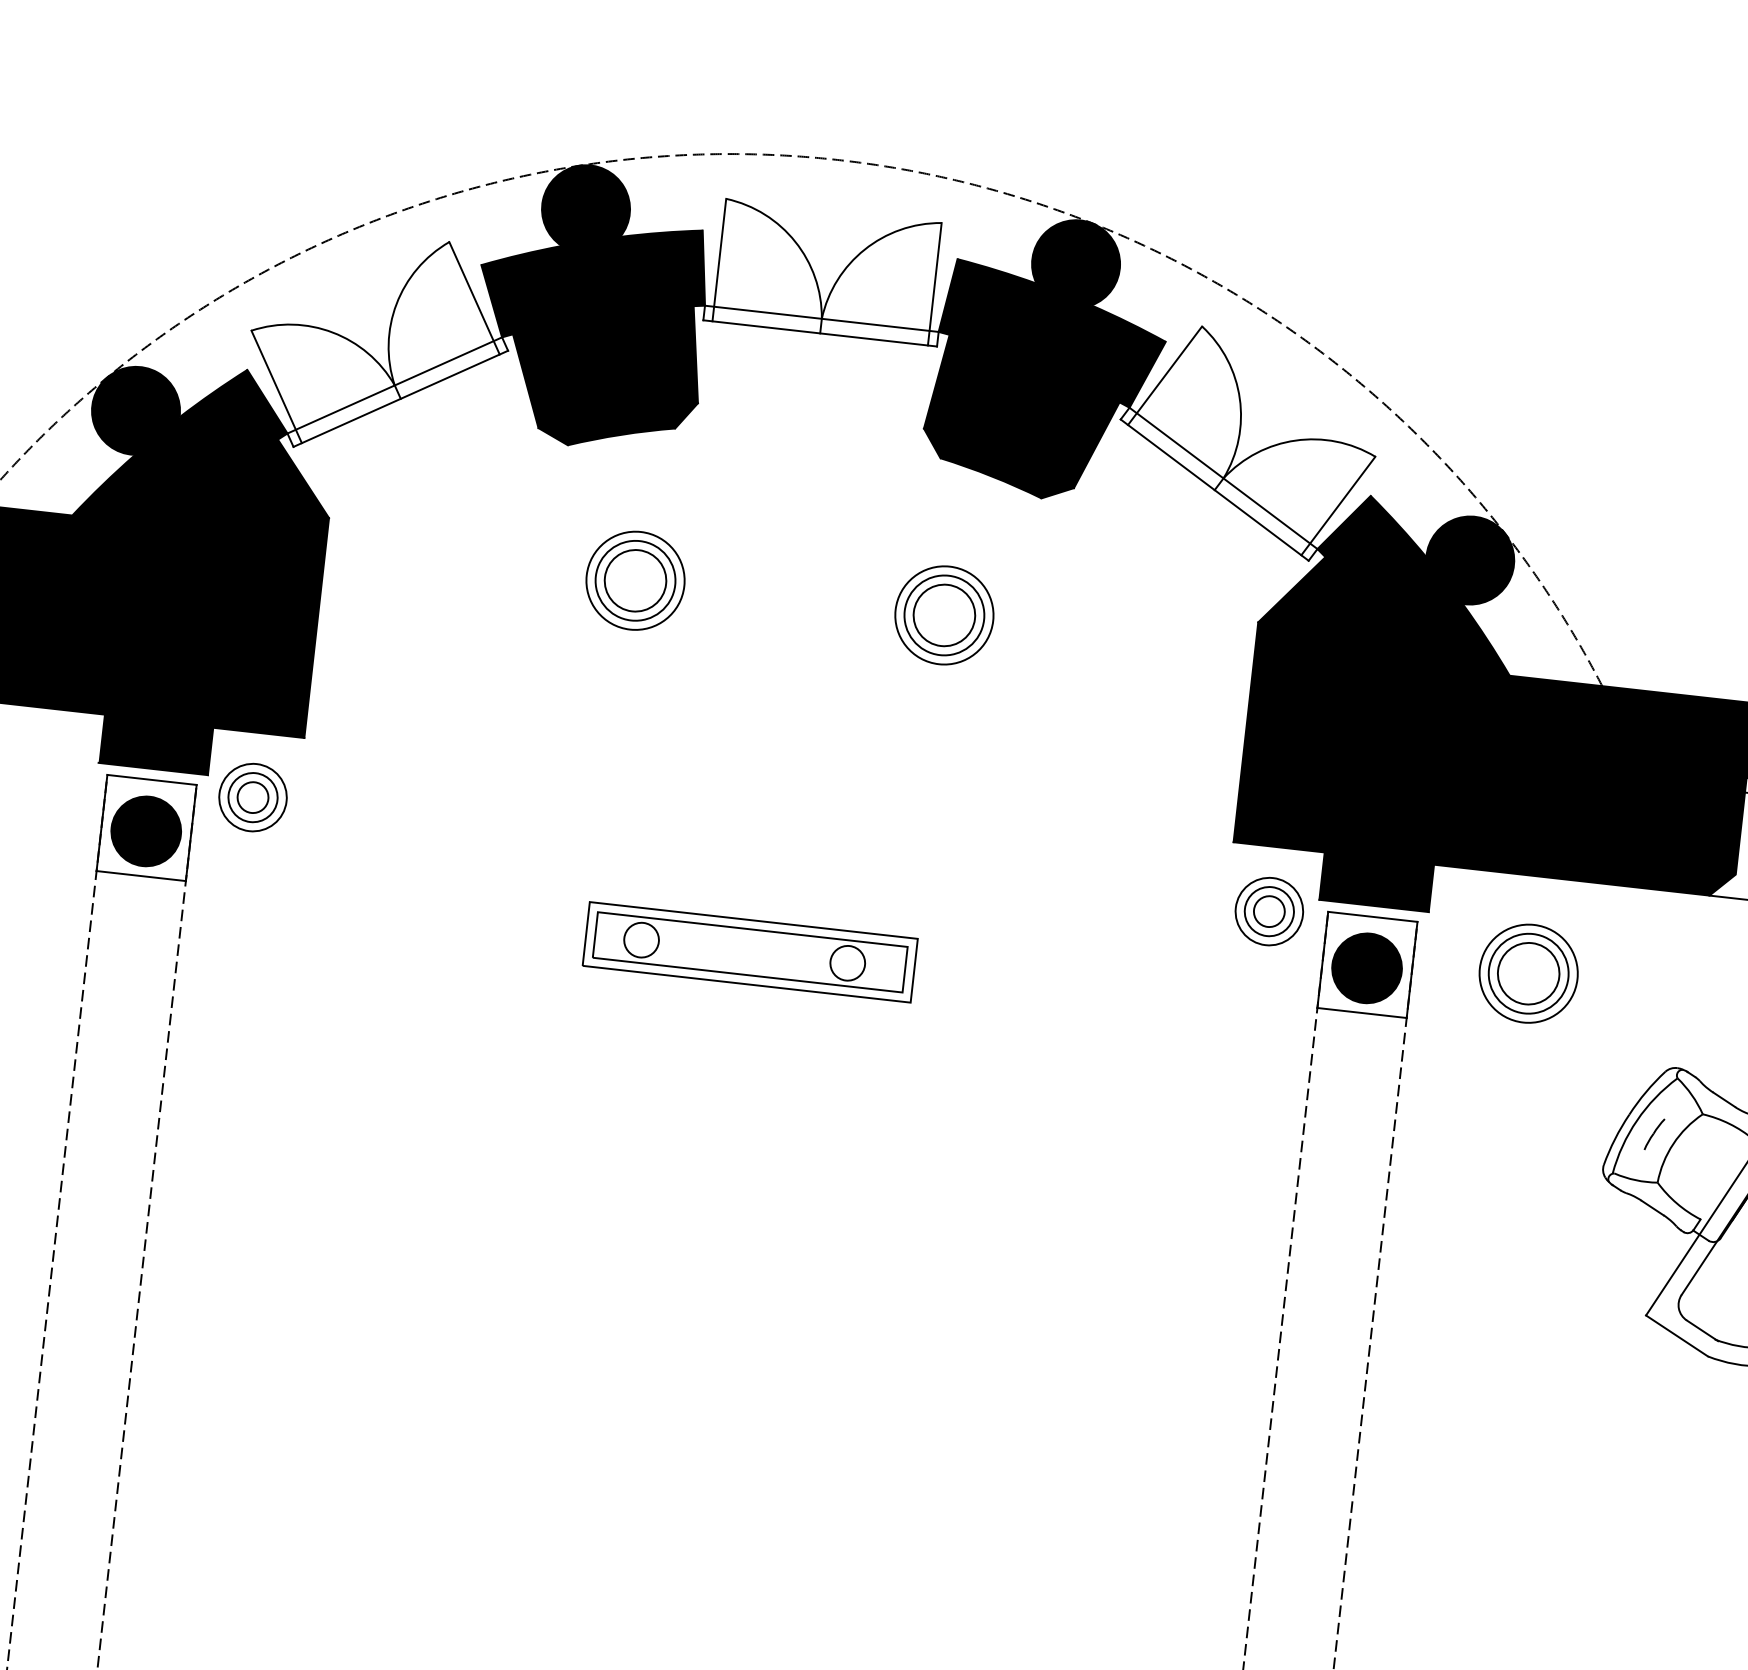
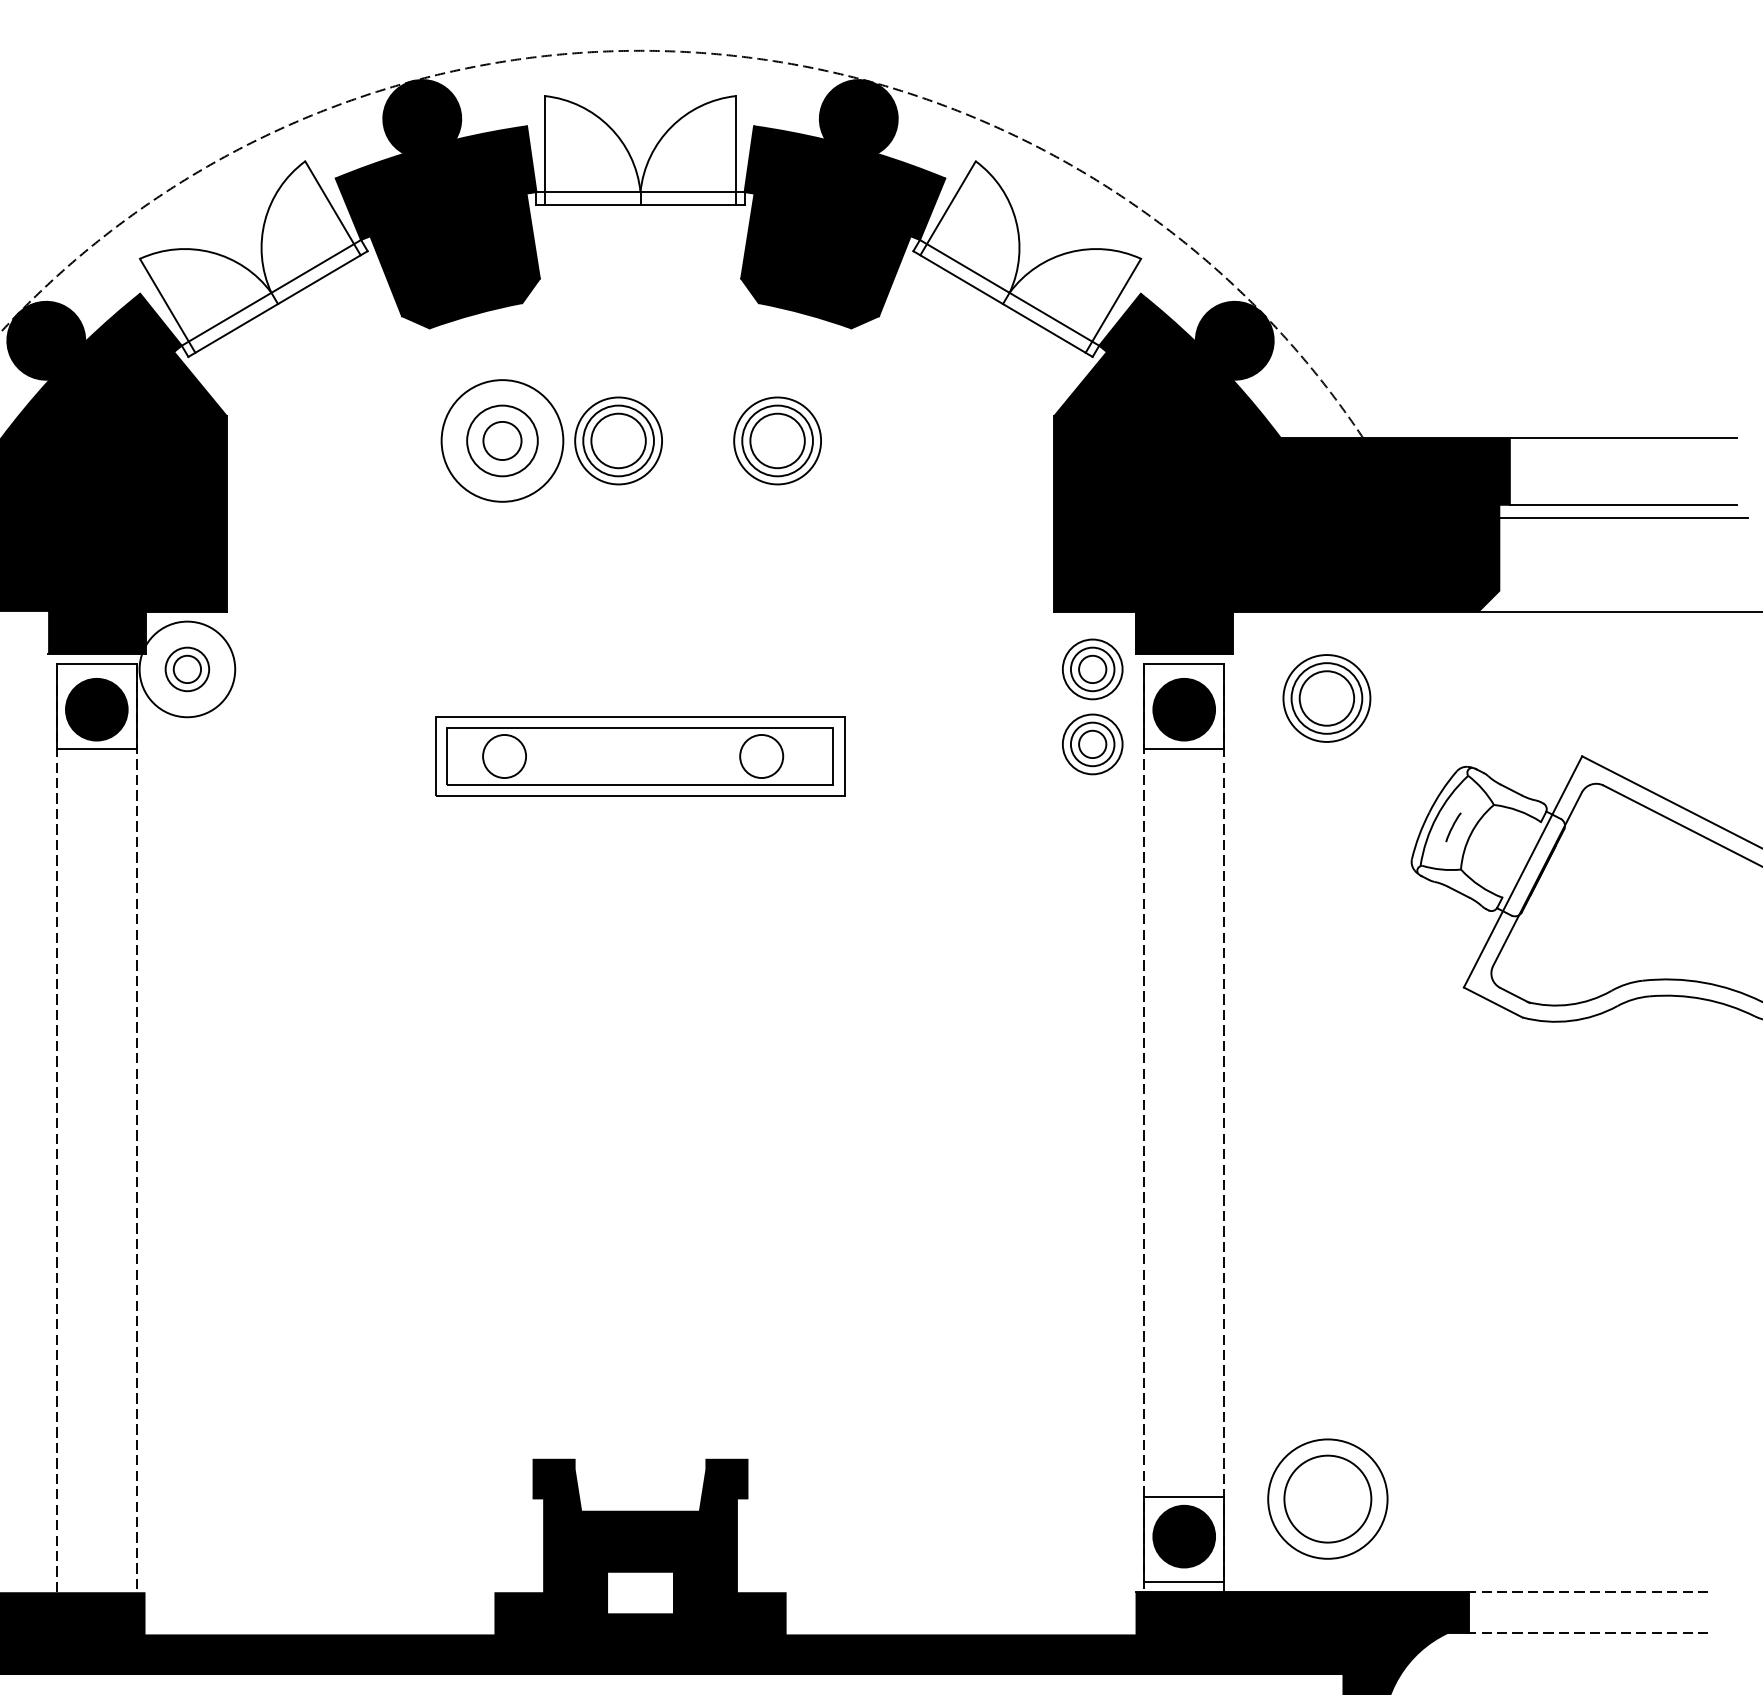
circle: (635, 580) -> (502, 440), size x0.7
circle: (635, 580) -> (502, 440), size x1.4
part: (765, 594) -> (618, 440), added
circle: (253, 797) -> (187, 669), size x1.6
part: (749, 952) -> (639, 756), size x1.4
part: (1259, 995) -> (1092, 744), added

